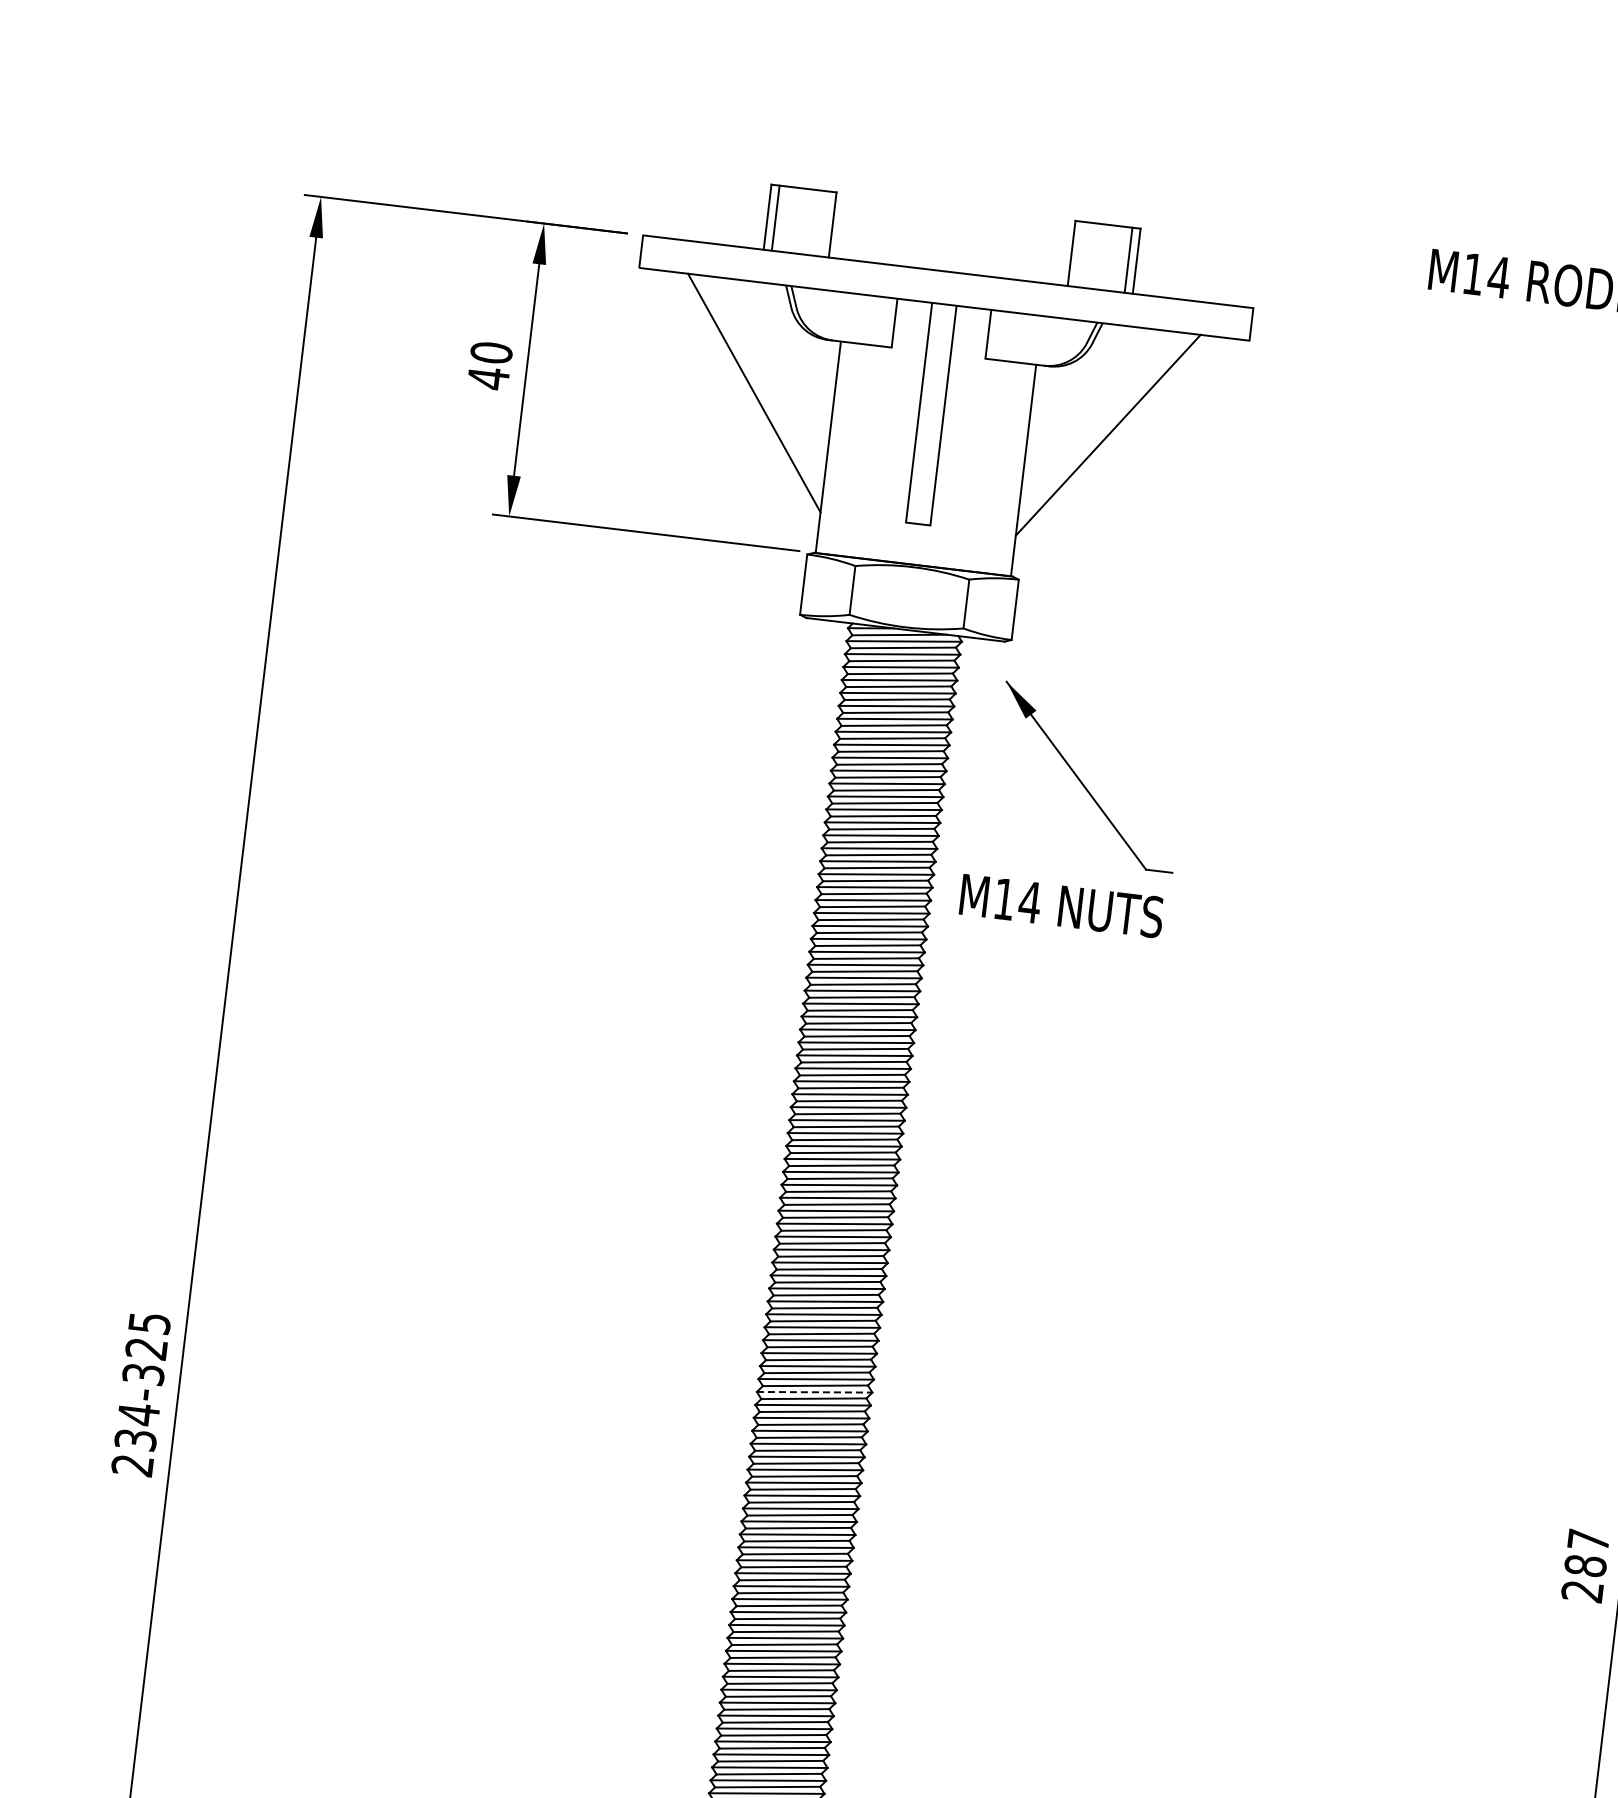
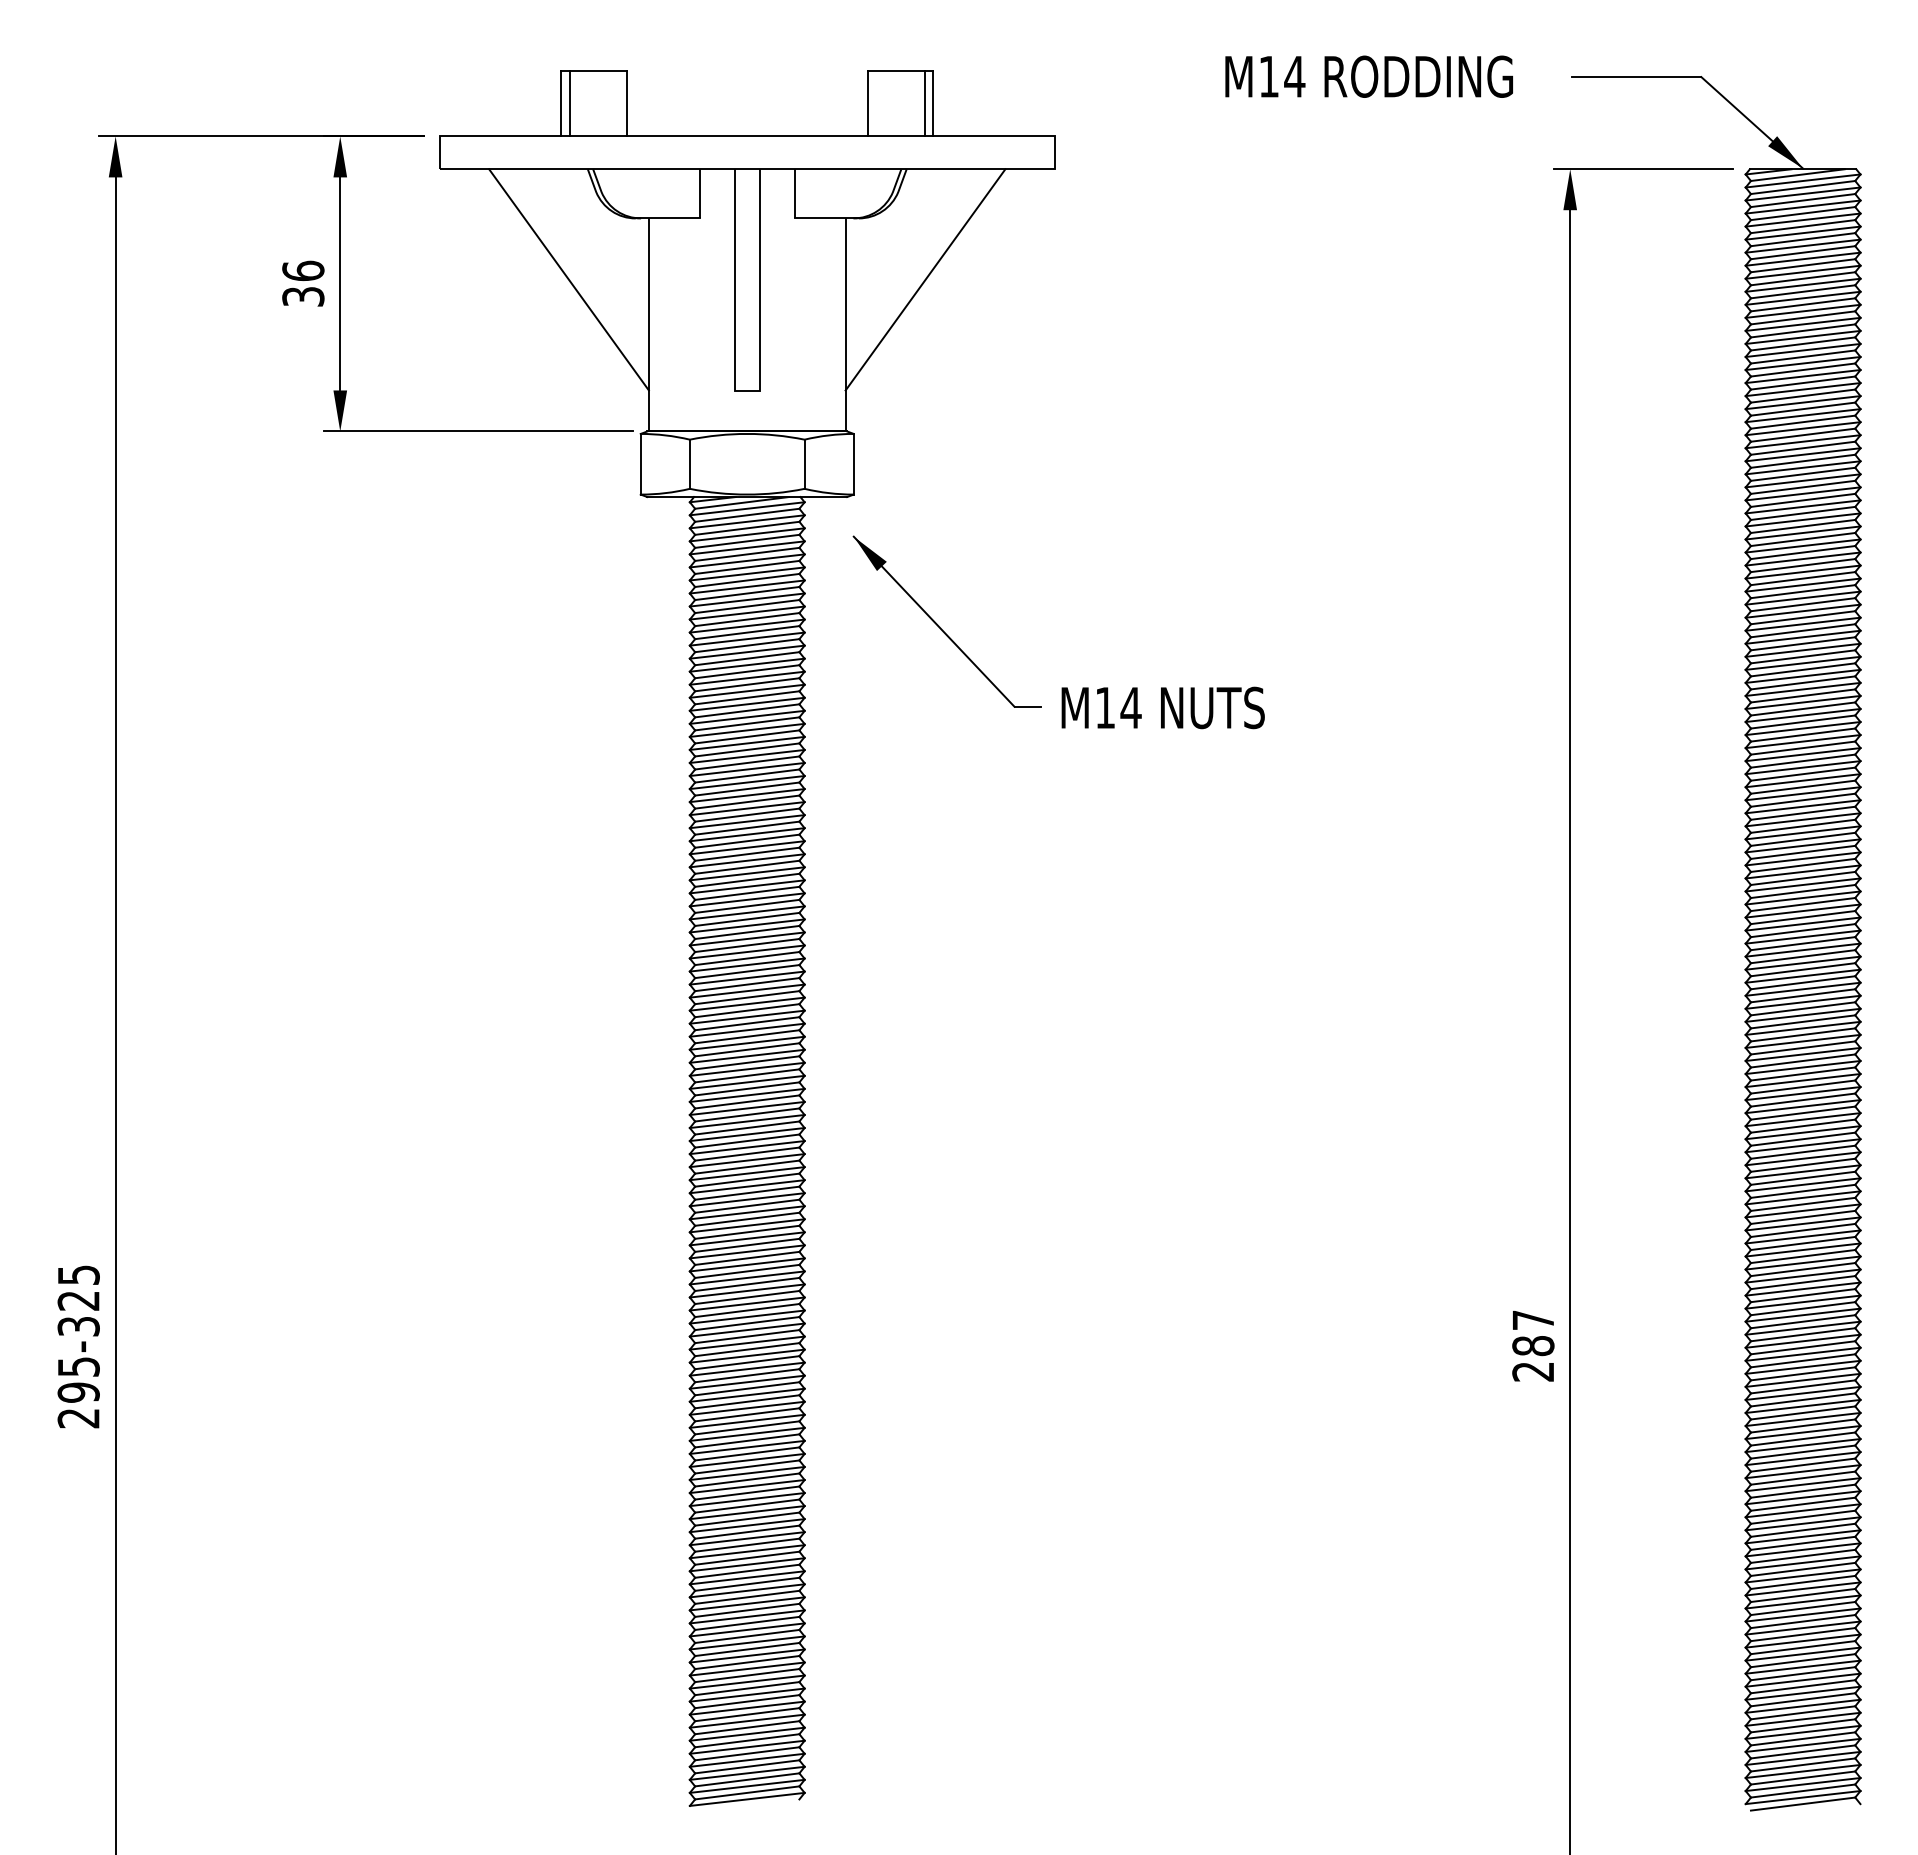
text: (490, 365) -> (303, 283), 40 -> 36
text: (1061, 905) -> (1162, 707), moved
line: (814, 1391) -> (747, 1264), dashed -> solid
text: (137, 1426) -> (78, 1379), 234-325 -> 295-325

